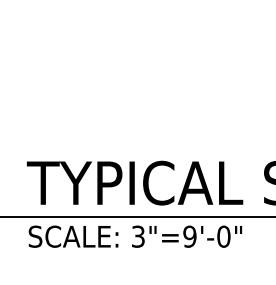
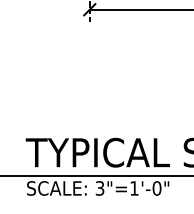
text: (190, 236) -> (134, 188), 3"=9'-0" -> 3"=1'-0"

